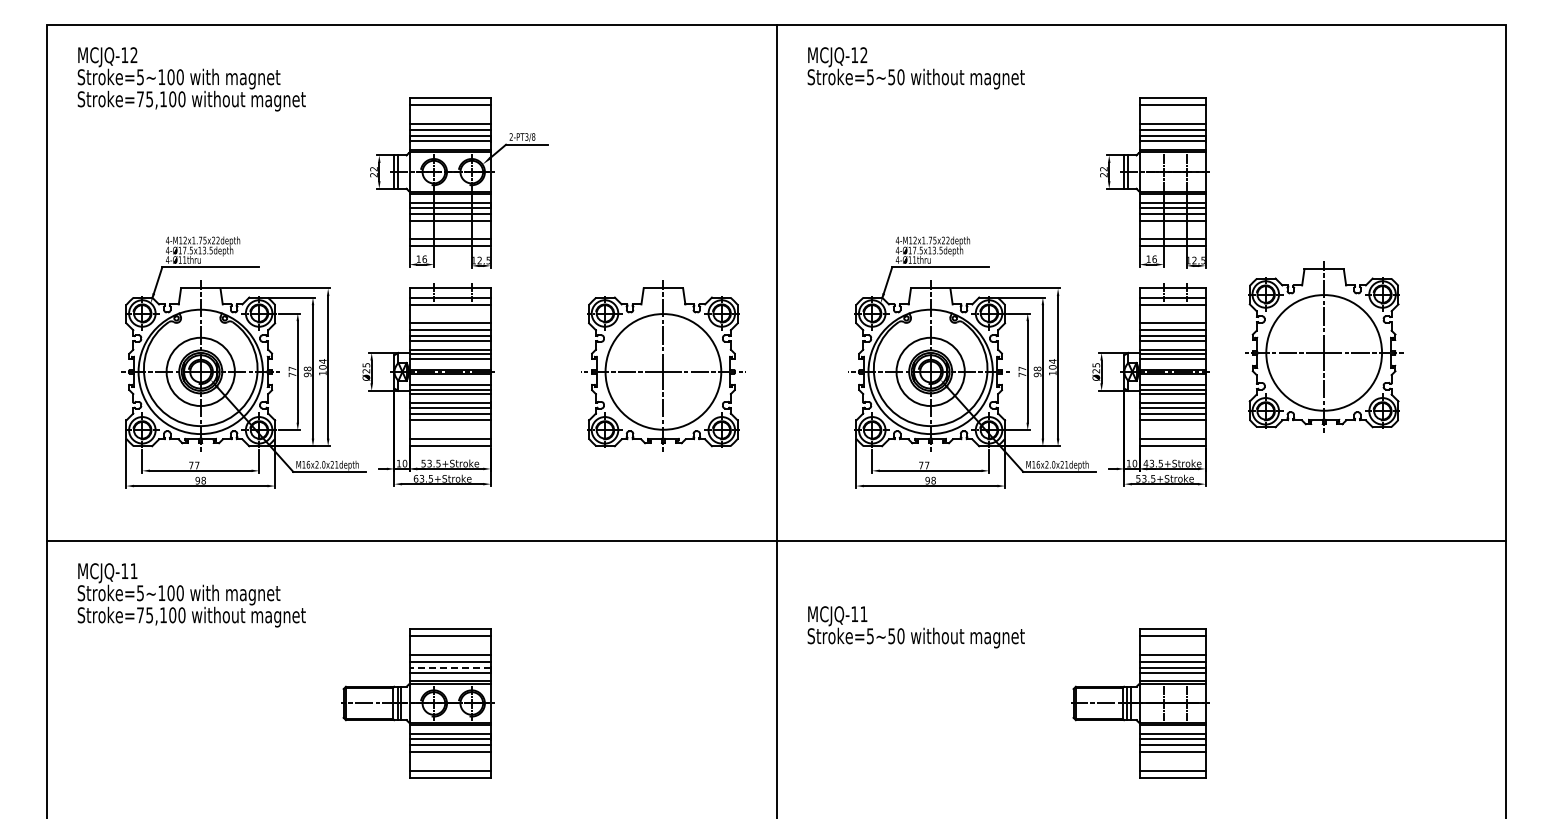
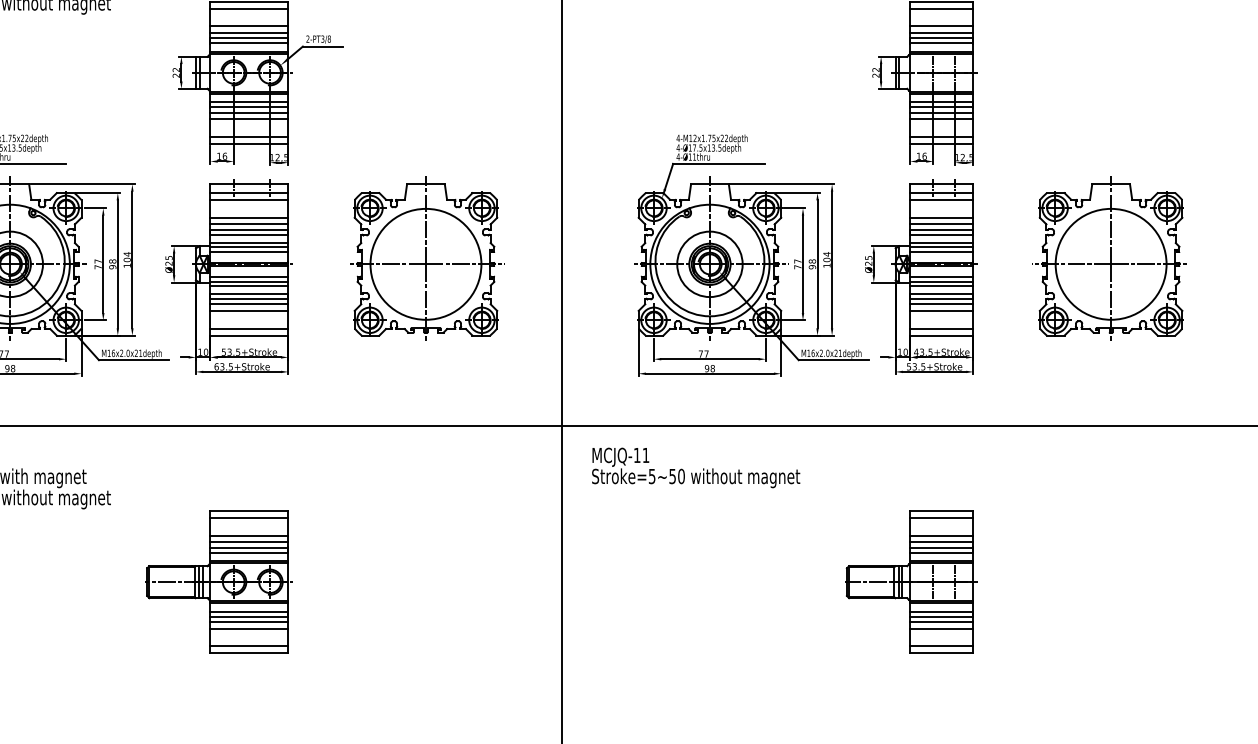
part: (1324, 346) -> (1111, 258), moved
part: (663, 365) -> (426, 258), moved
text: (915, 627) -> (695, 468), moved
line: (450, 667) -> (249, 547), dashed -> solid

